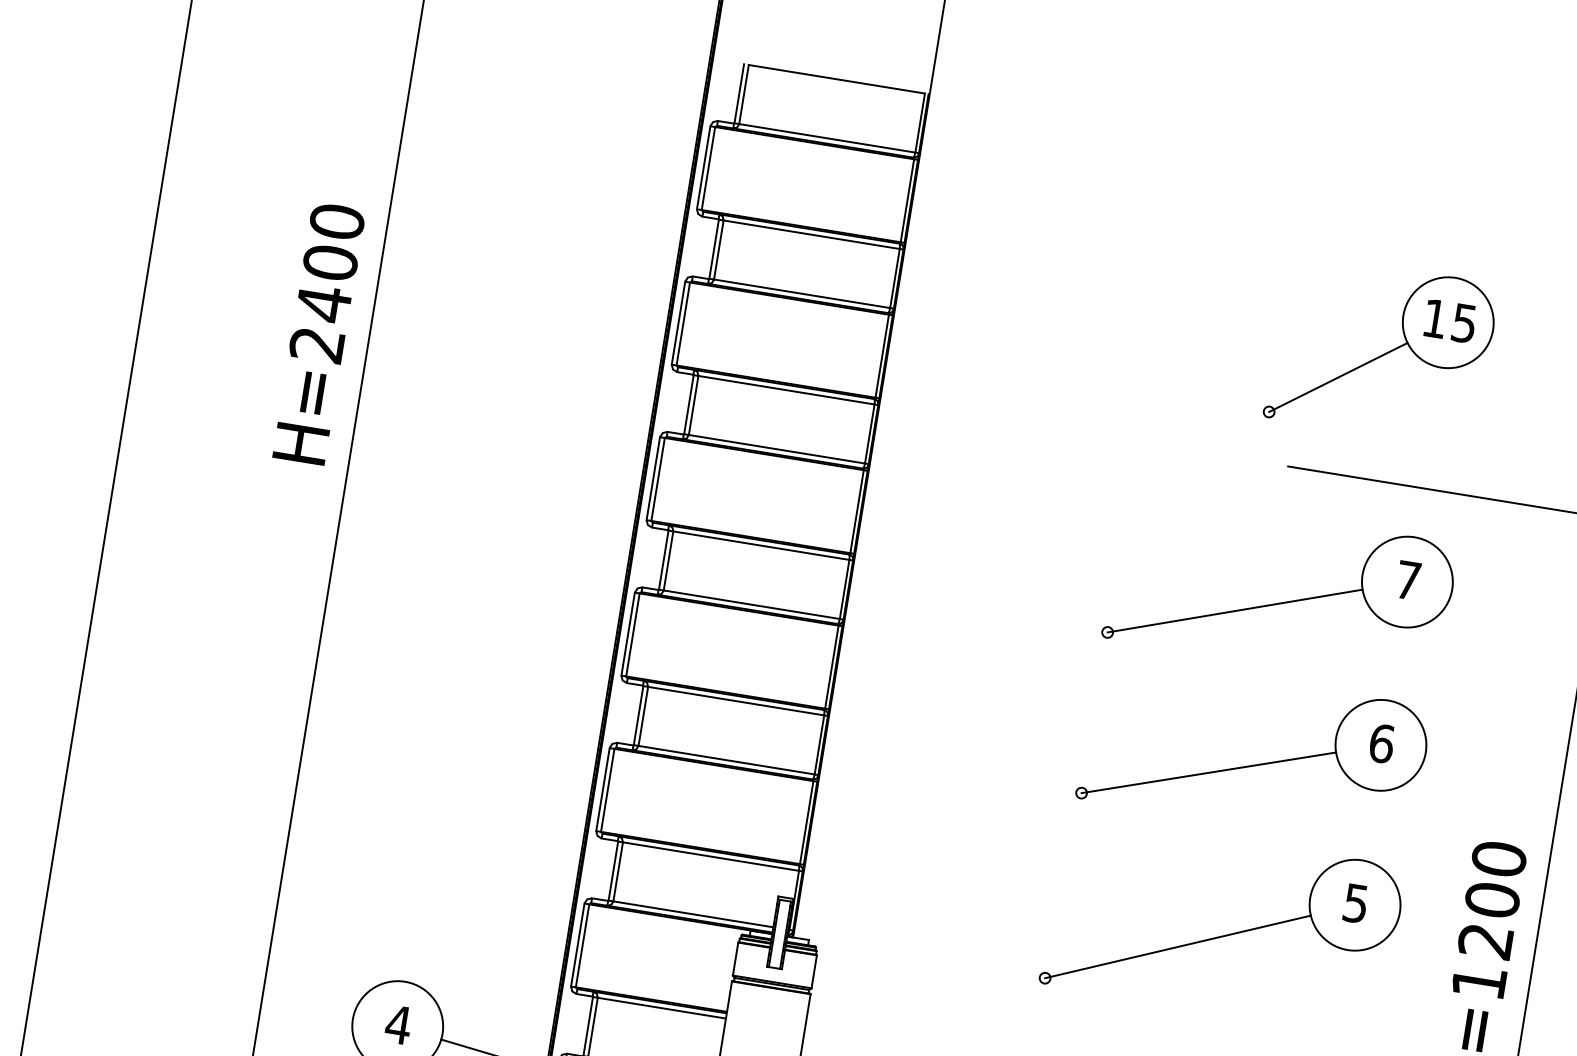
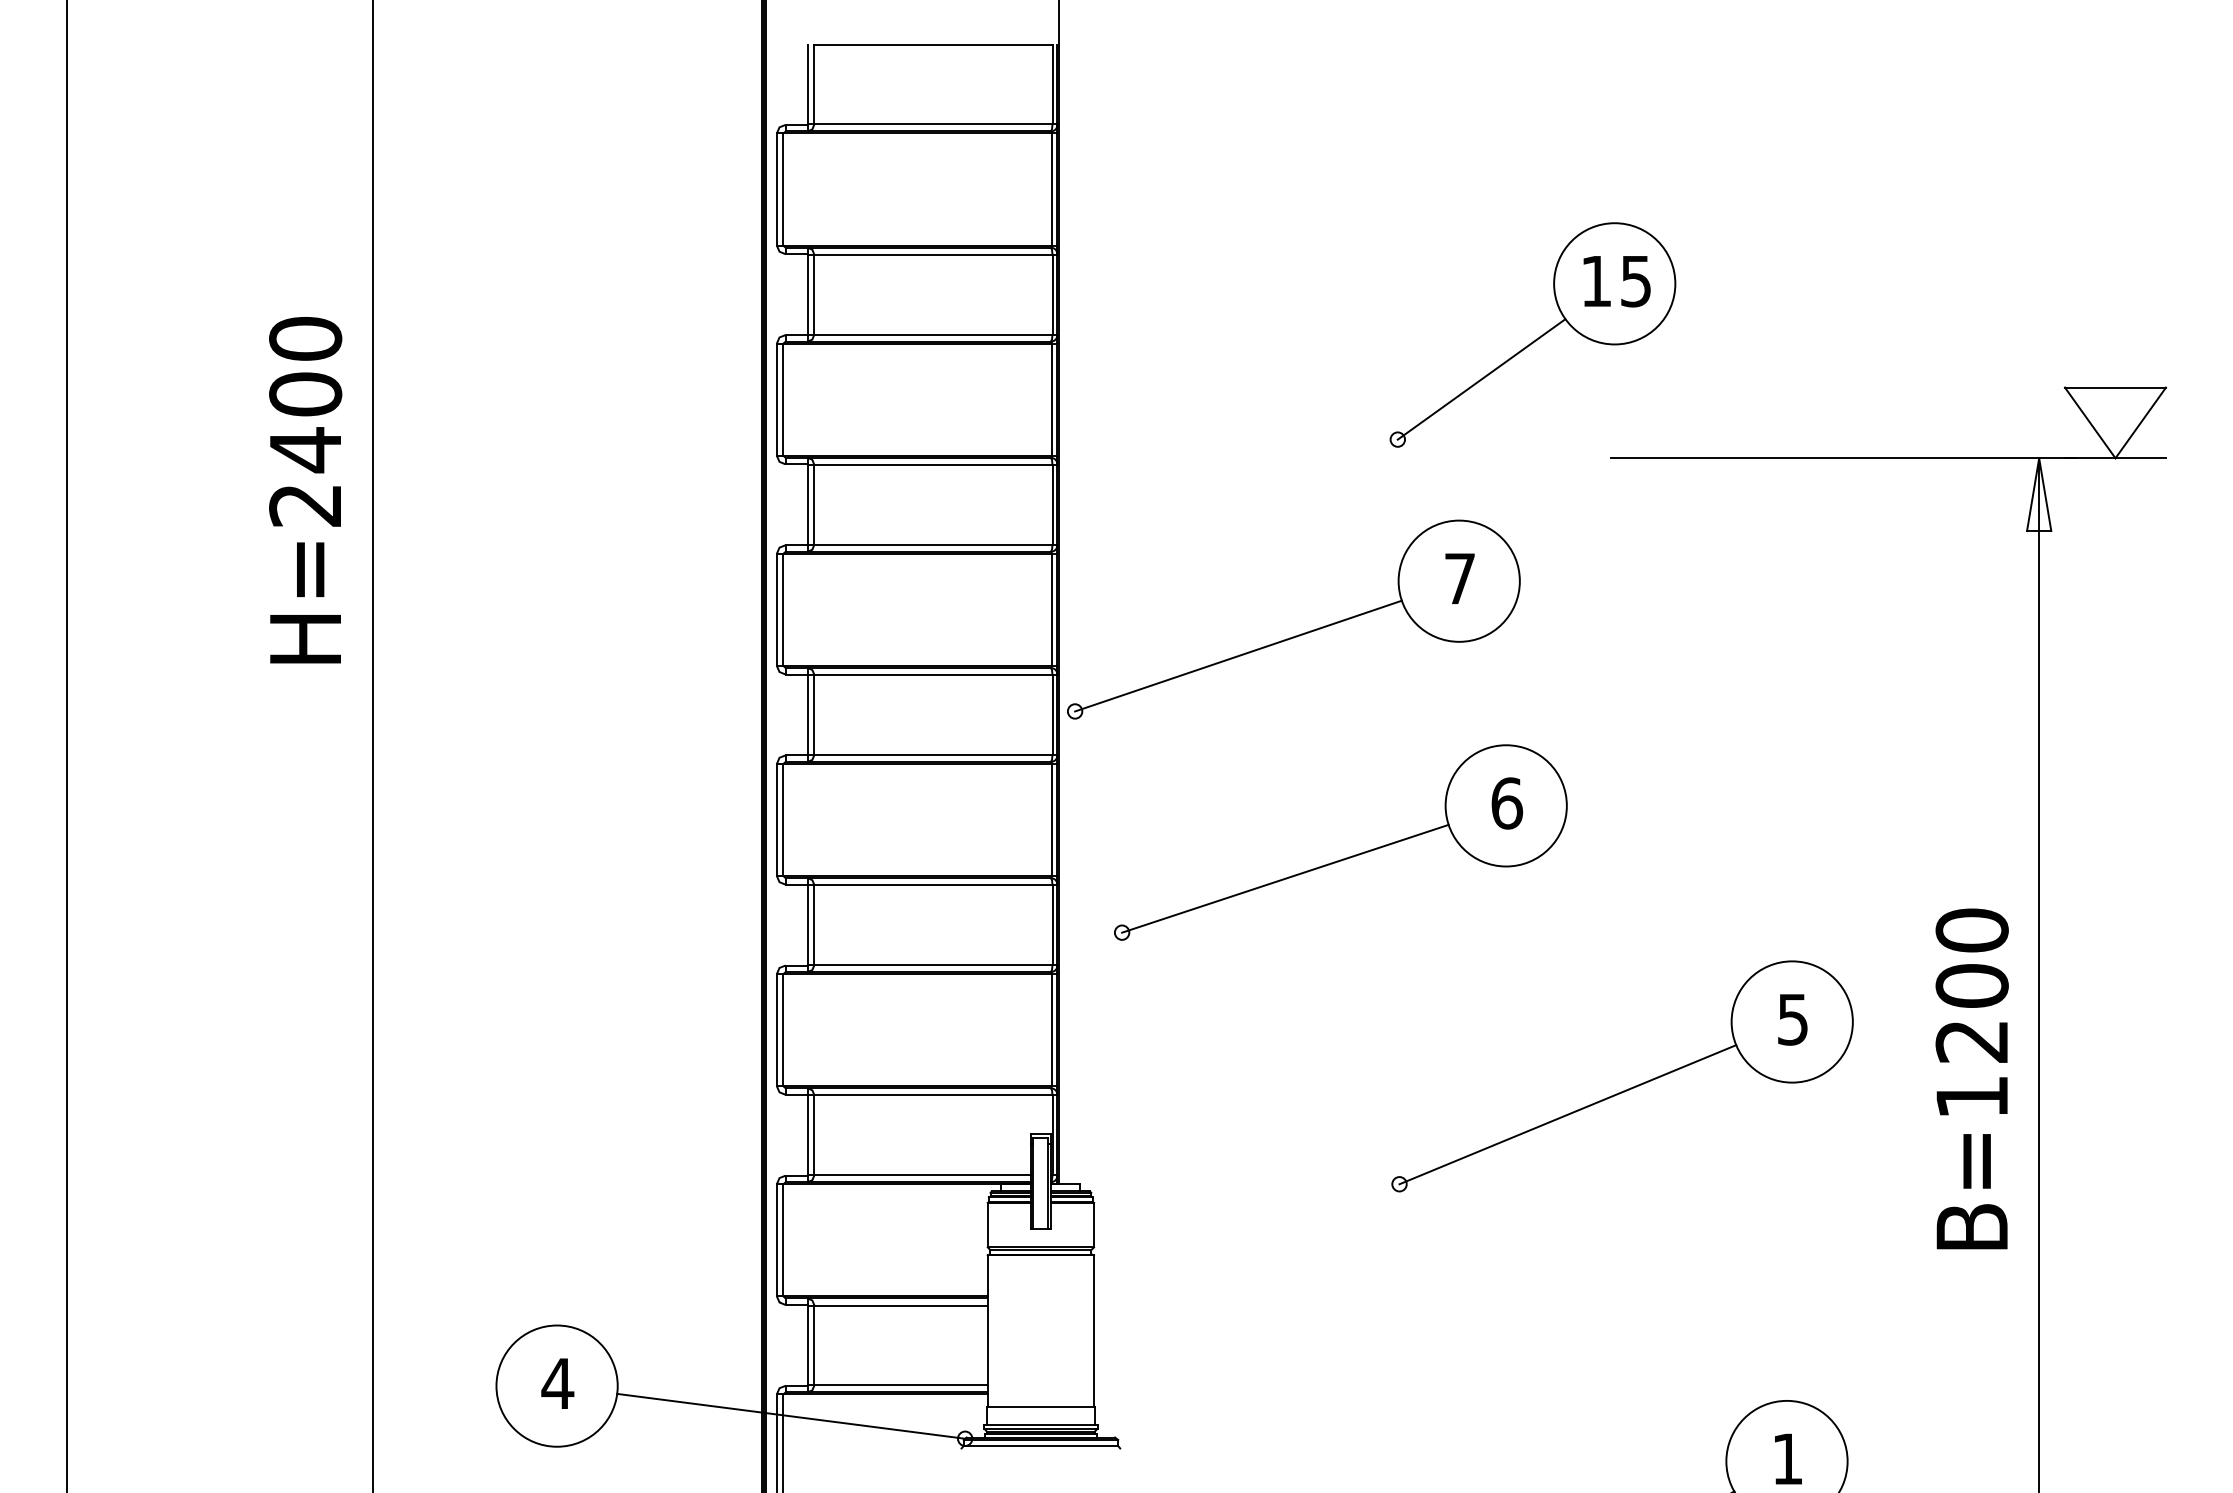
part: (1381, 350) -> (1532, 334), moved
part: (1282, 602) -> (1298, 634), moved
part: (1256, 764) -> (1346, 857), moved

